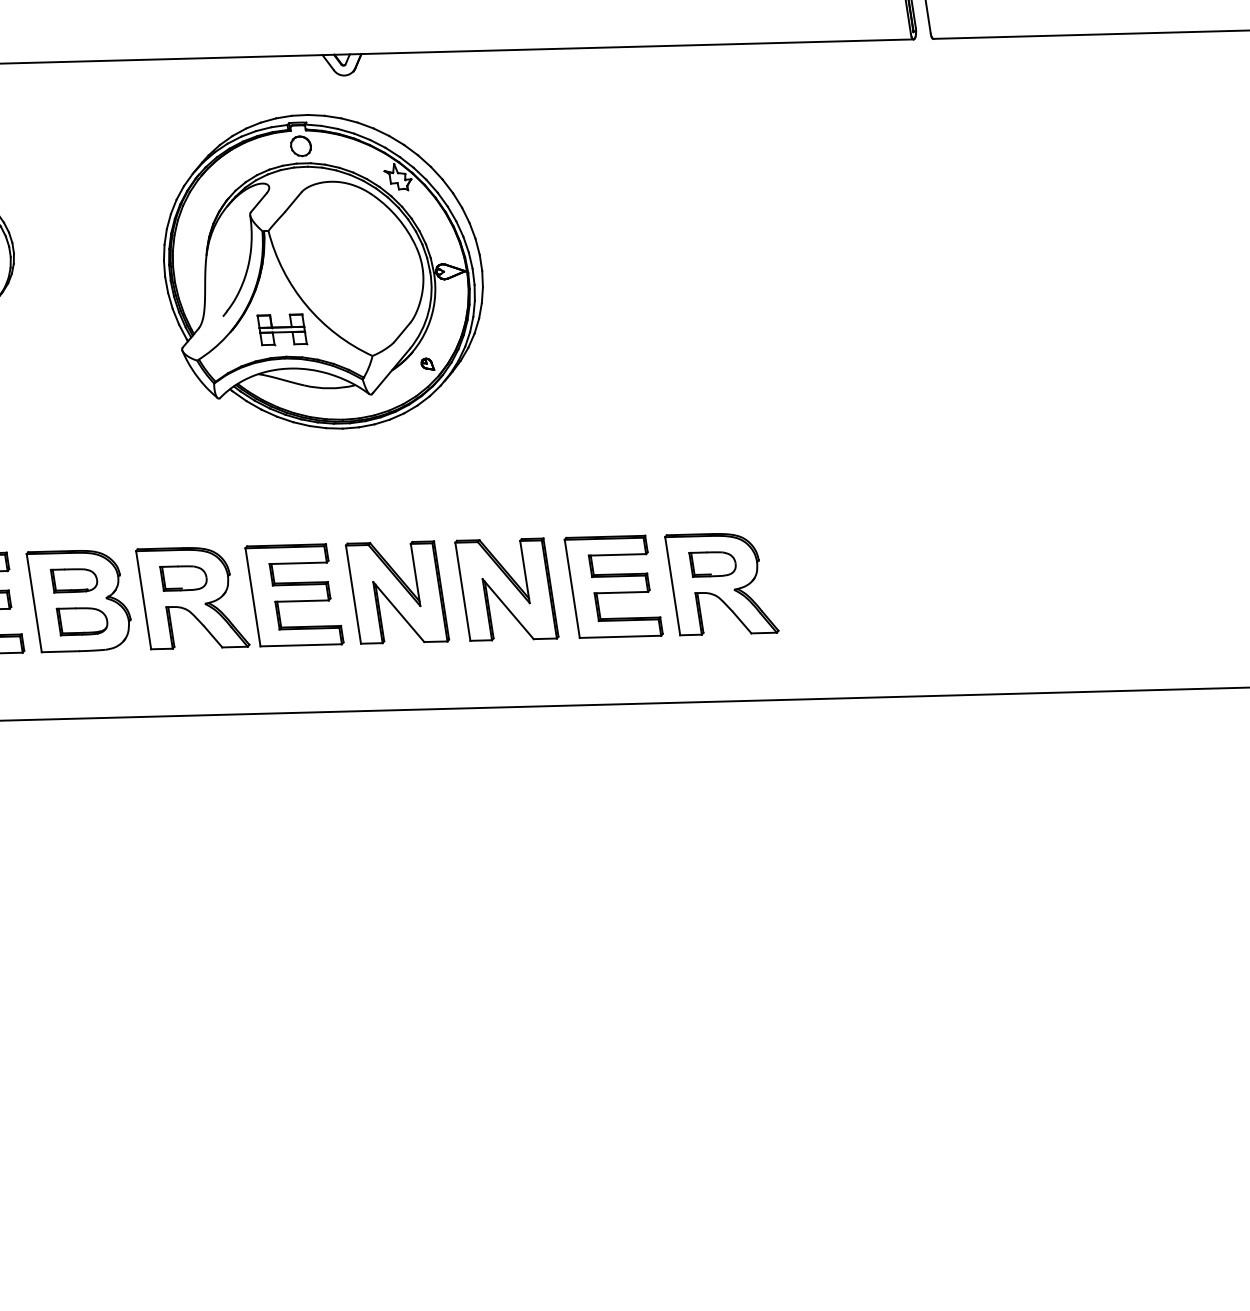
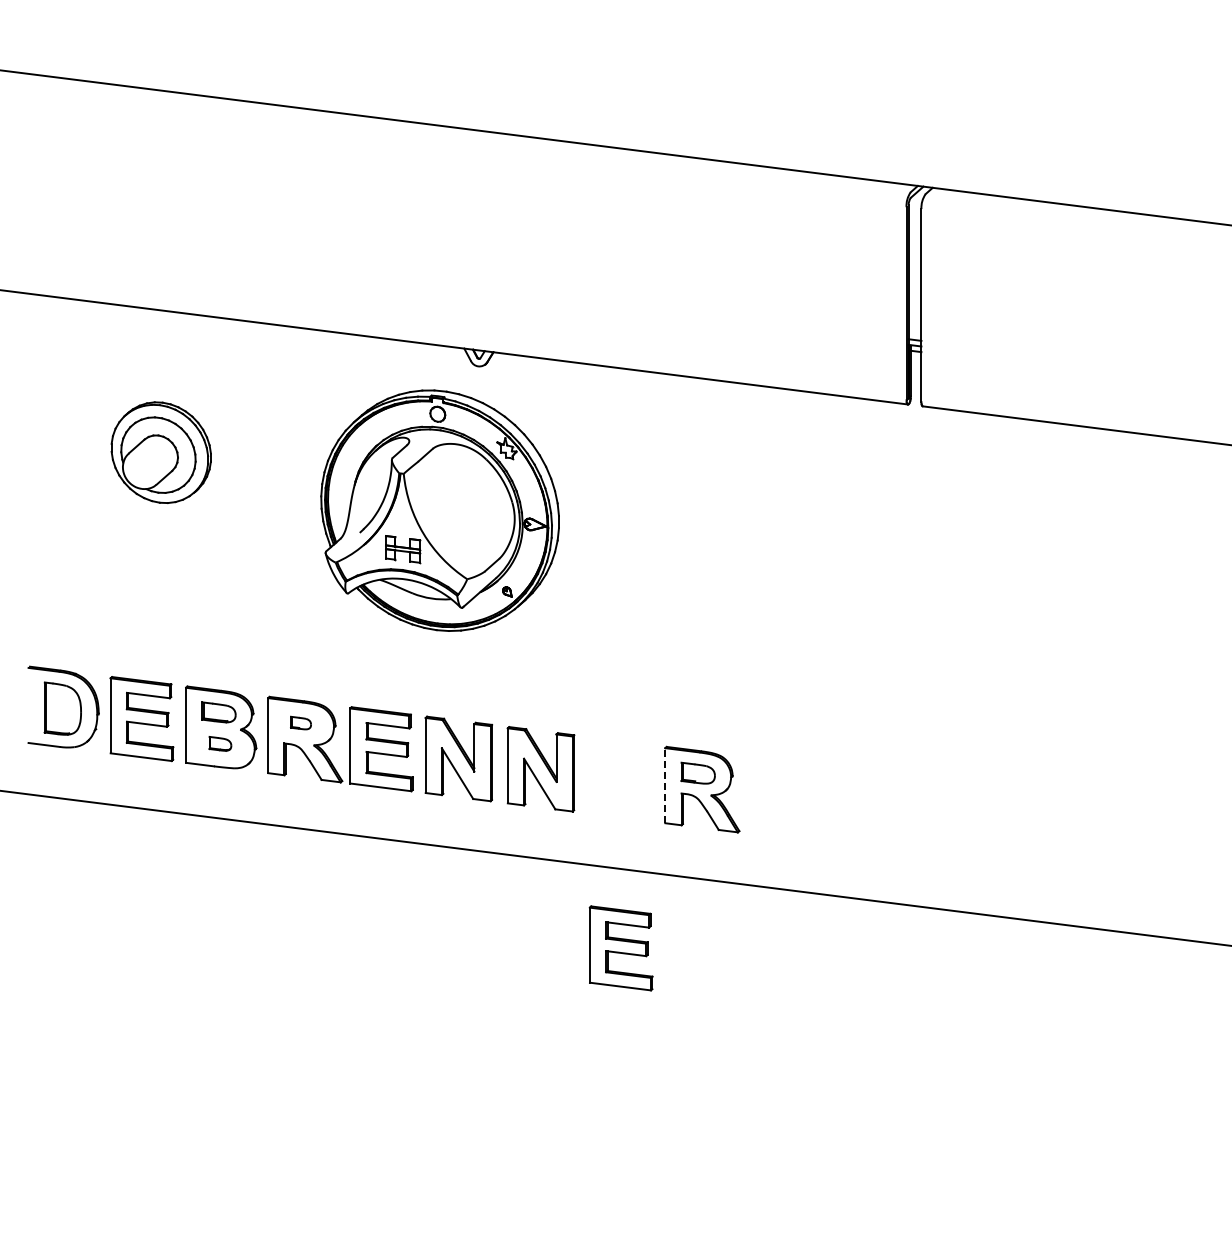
part: (183, 576) -> (300, 722), size x0.6
line: (672, 585) -> (665, 785), solid -> dashed
part: (612, 587) -> (620, 948), moved
part: (82, 620) -> (220, 743), size x0.6

